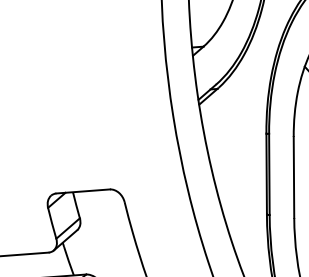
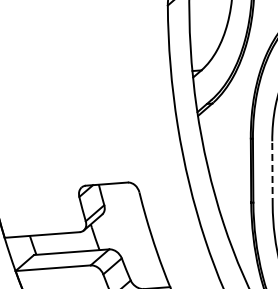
line: (294, 177) -> (272, 173), solid -> dashed

